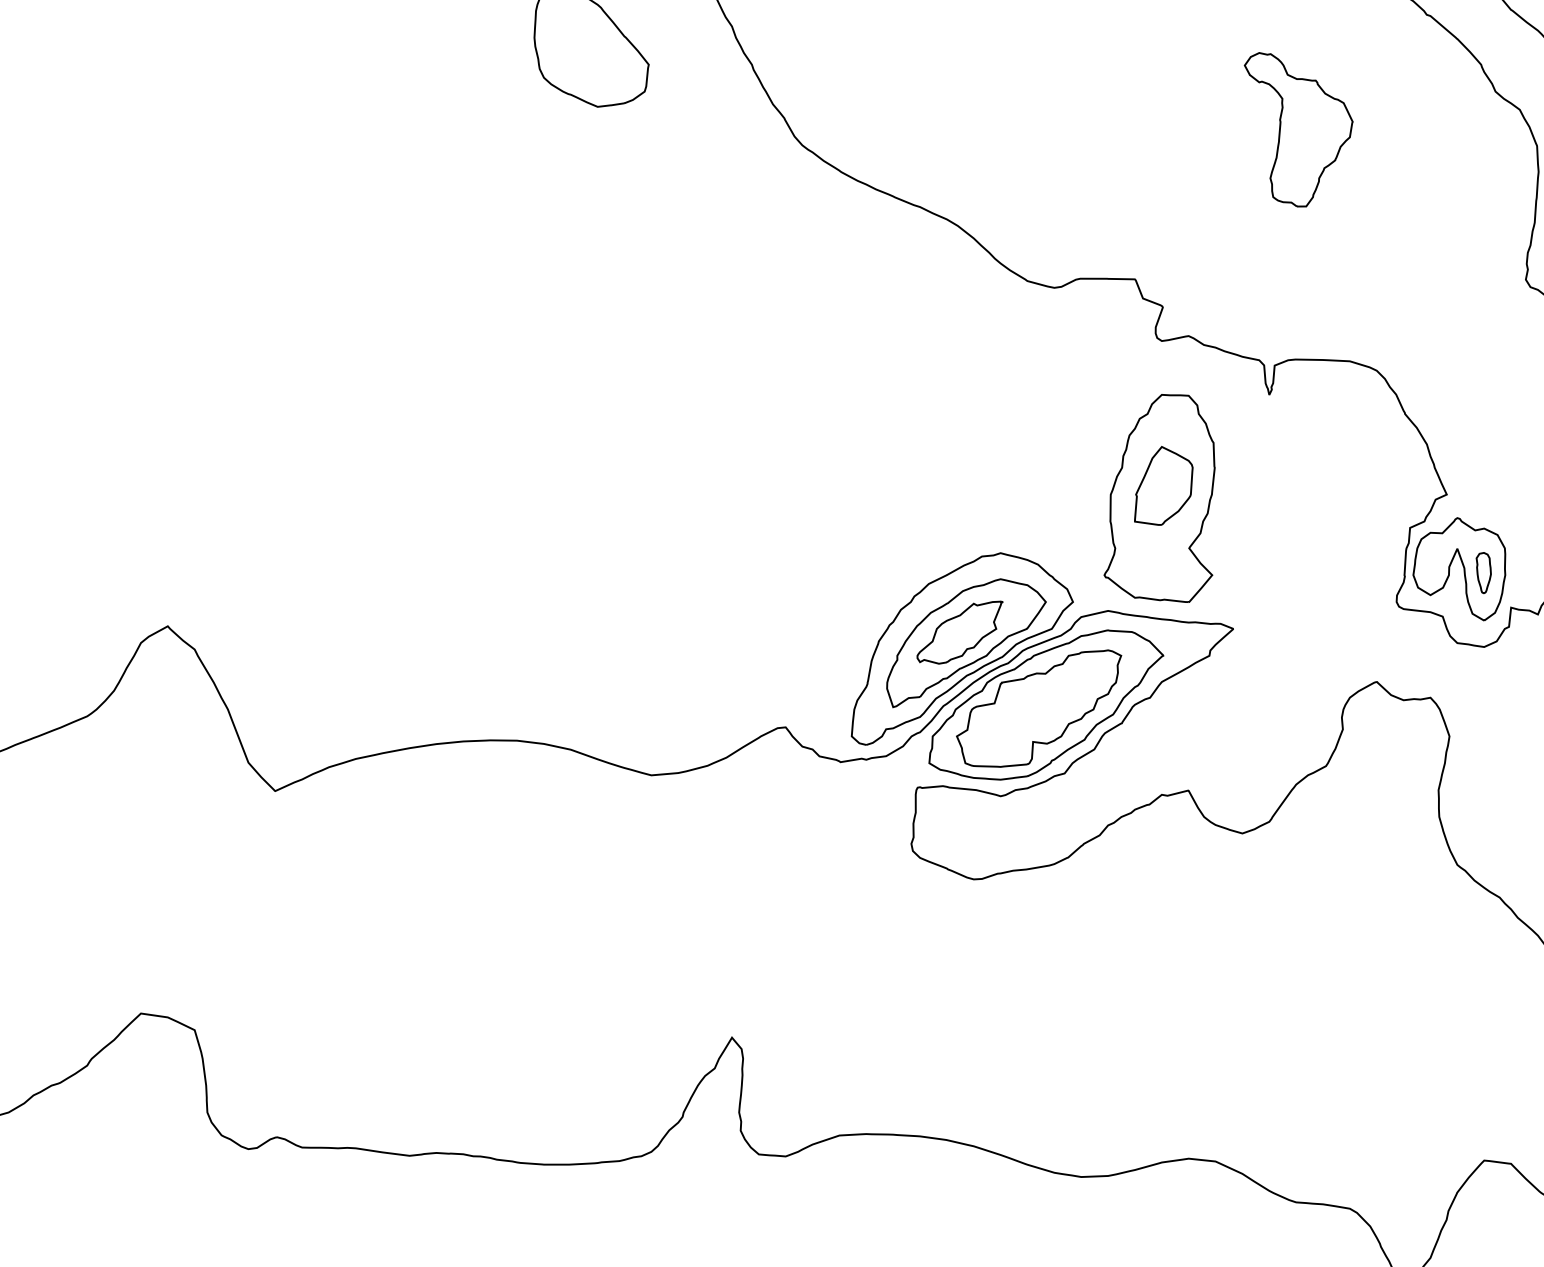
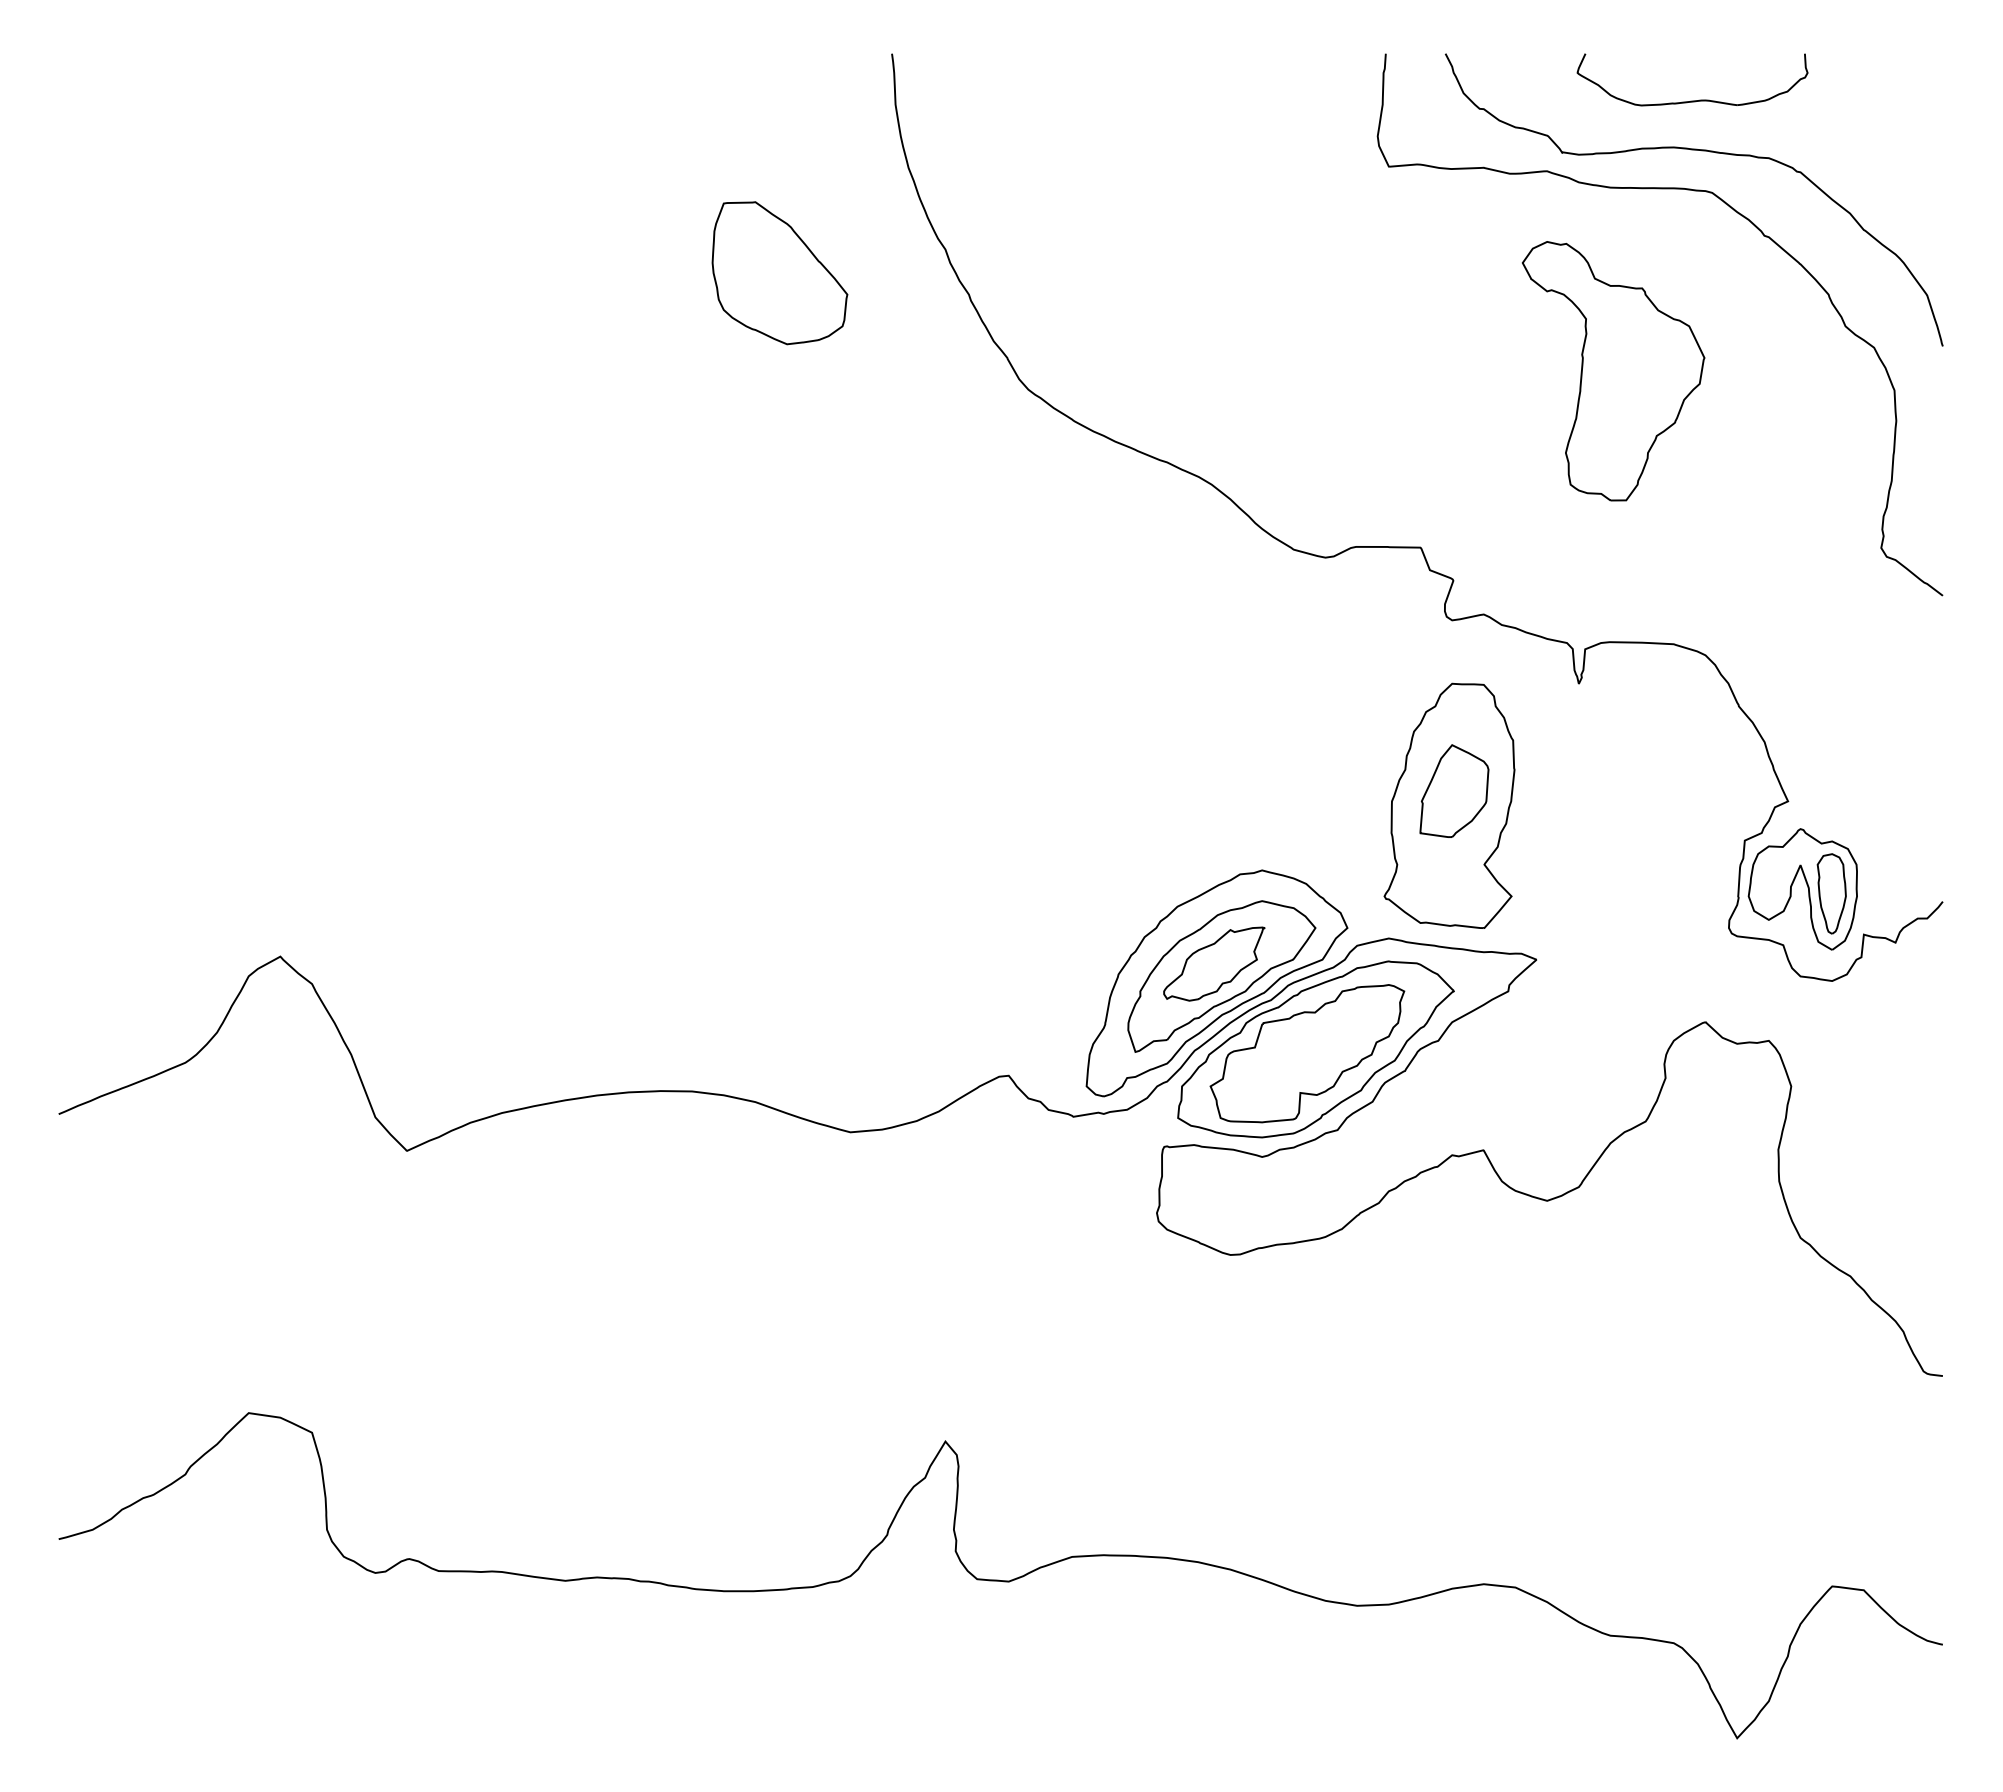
part: (1298, 129) -> (1613, 371), size x1.43
part: (1483, 572) -> (1831, 893), size x1.67

